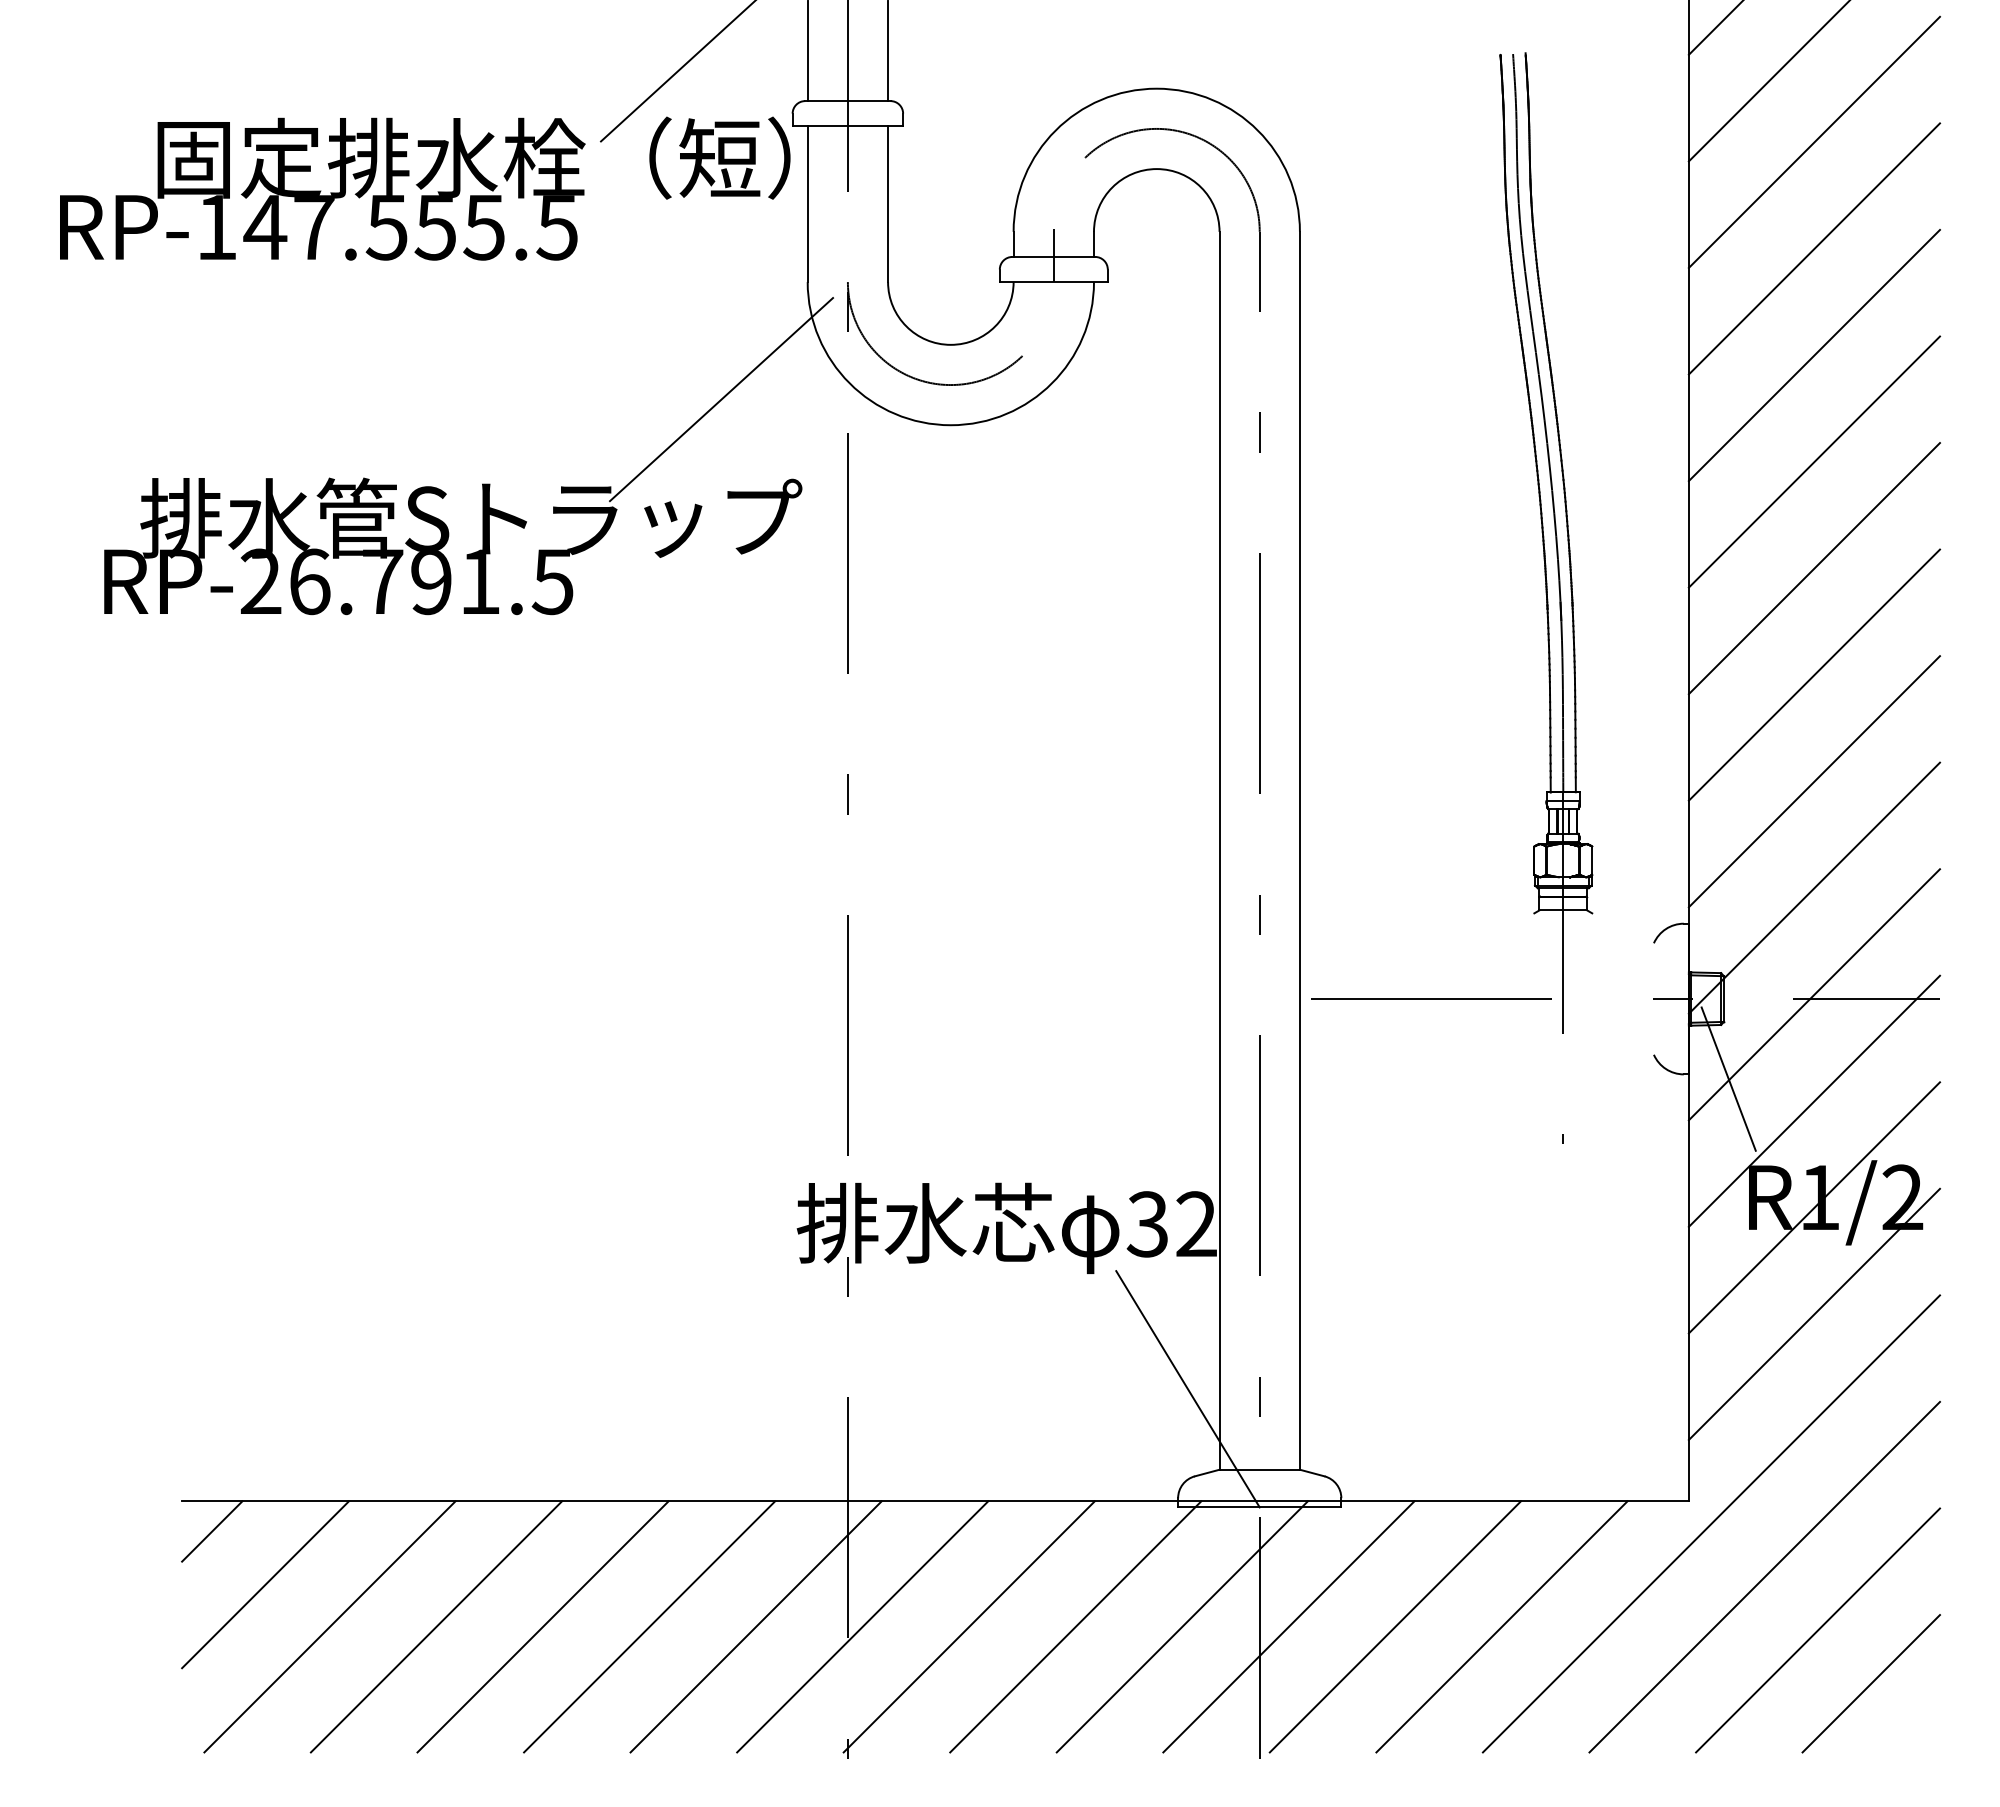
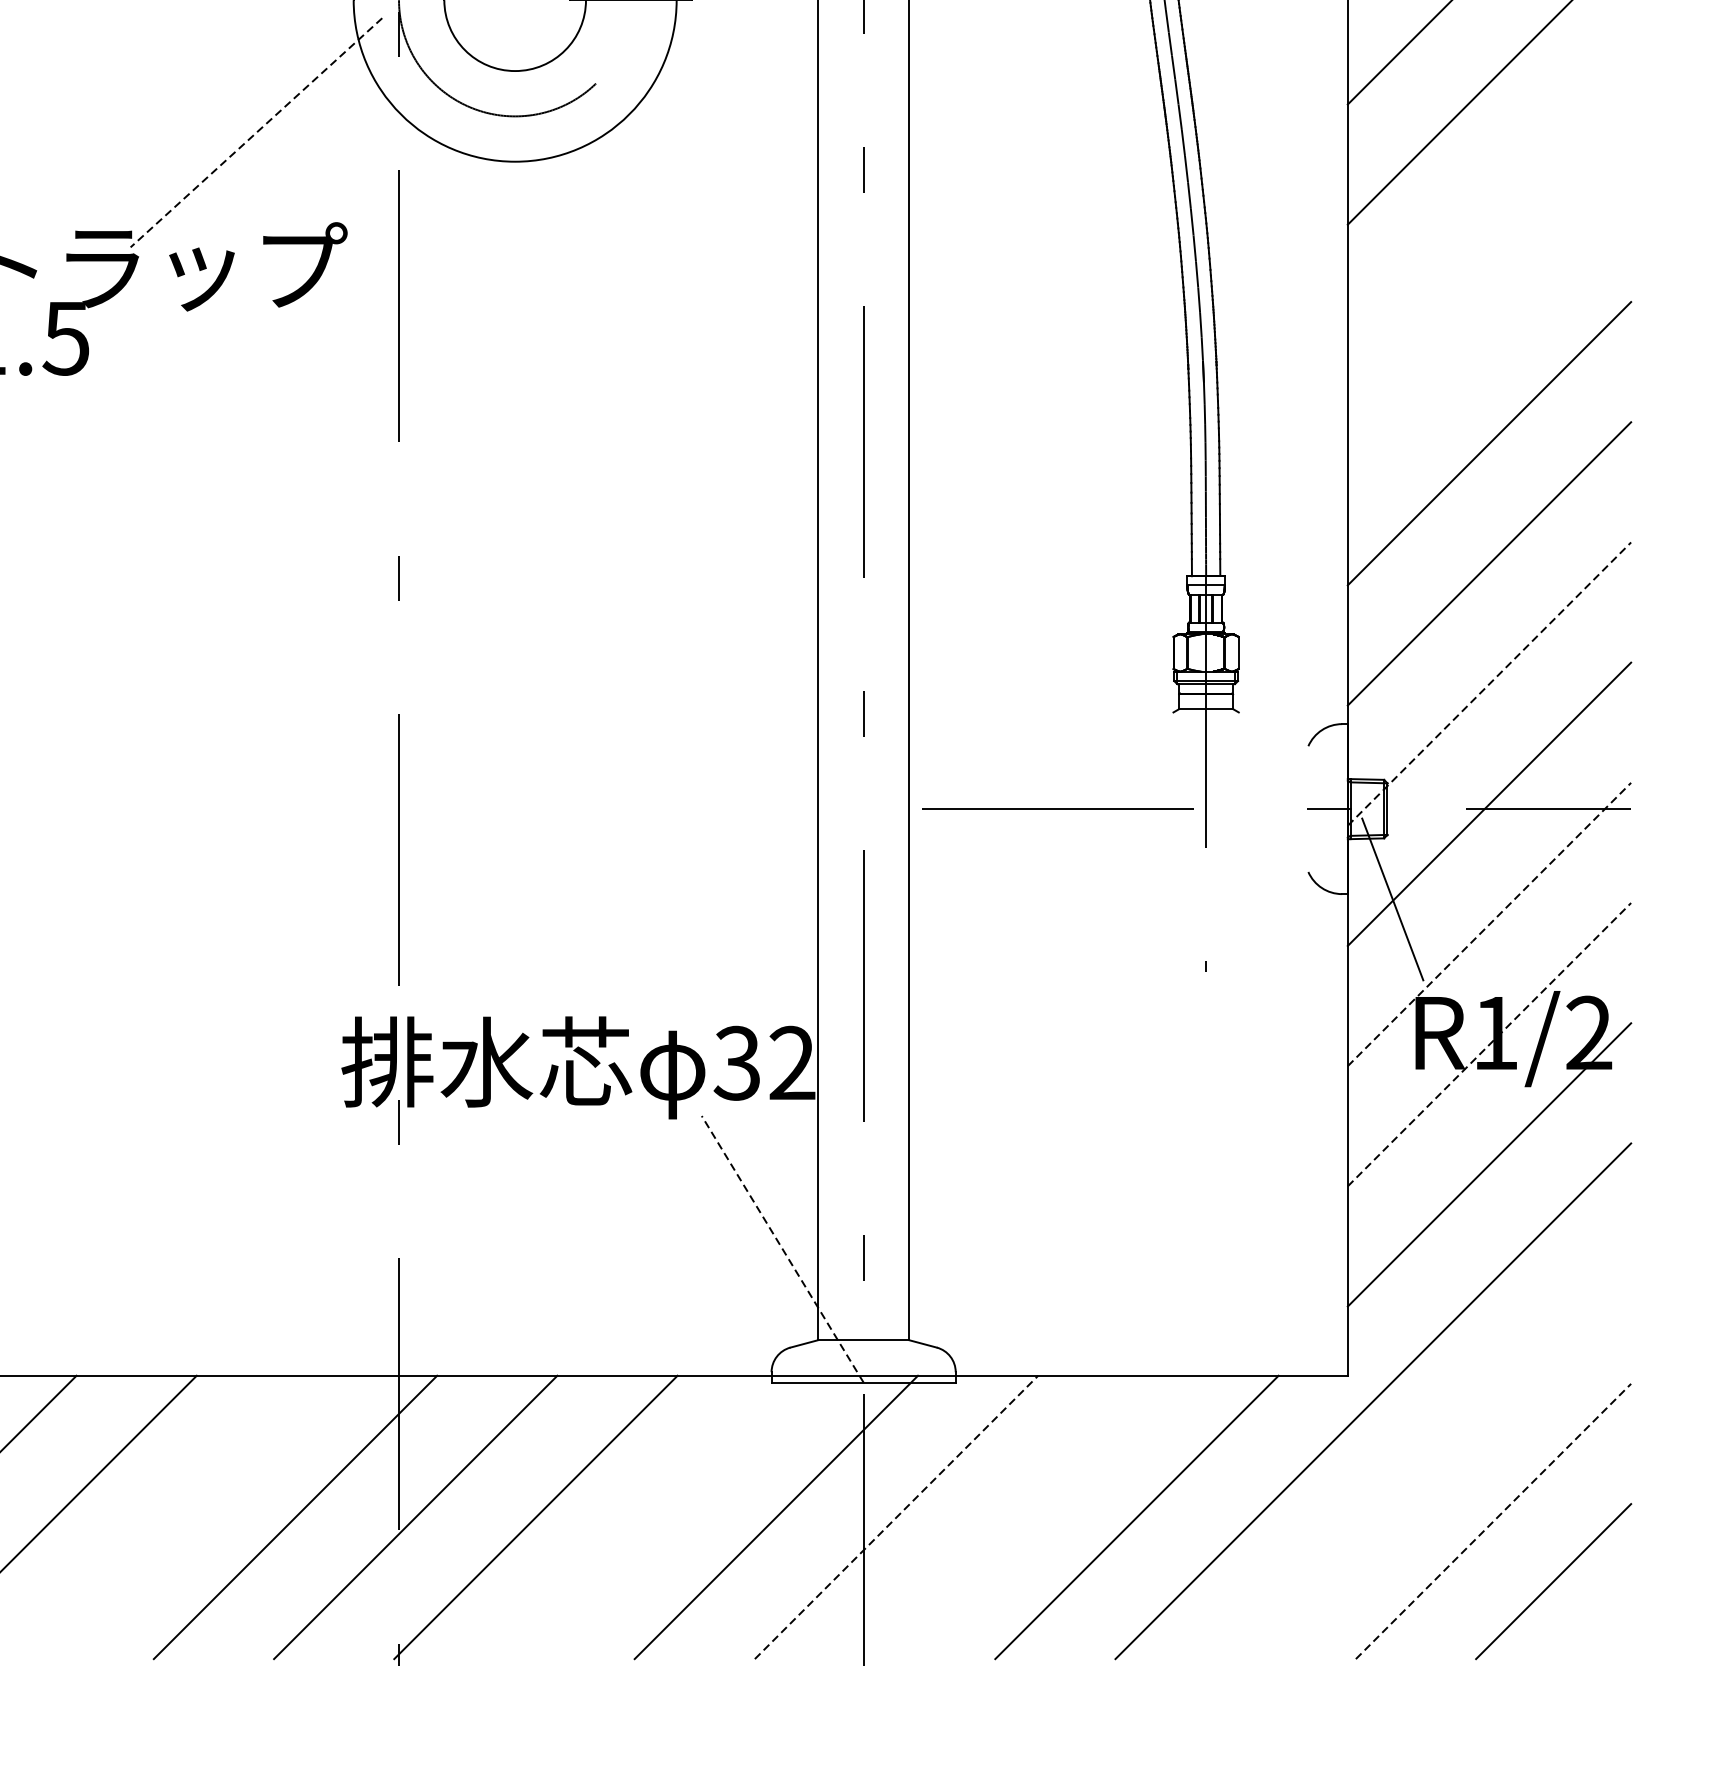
line: (721, 399) -> (256, 132), solid -> dashed
line: (1814, 461) -> (1489, 202), removed
line: (1814, 568) -> (1489, 323), removed
line: (1814, 888) -> (1489, 684), solid -> dashed
line: (1814, 1101) -> (1489, 924), solid -> dashed
line: (1814, 1207) -> (1489, 1044), solid -> dashed
line: (1187, 1388) -> (782, 1248), solid -> dashed
line: (1764, 1576) -> (1433, 1460), removed
line: (649, 1626) -> (175, 1517), removed
line: (1075, 1626) -> (655, 1517), removed
line: (1288, 1626) -> (896, 1517), solid -> dashed
line: (1394, 1626) -> (1015, 1517), removed
line: (1818, 1630) -> (1494, 1521), solid -> dashed

